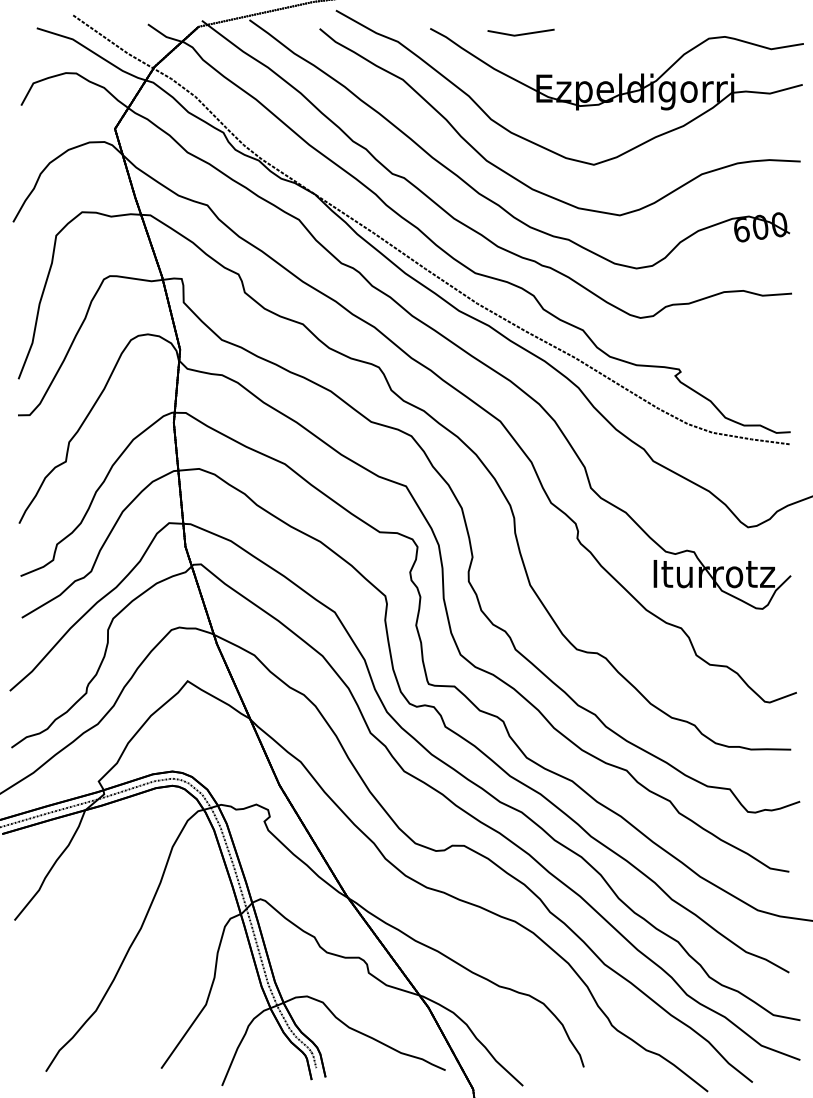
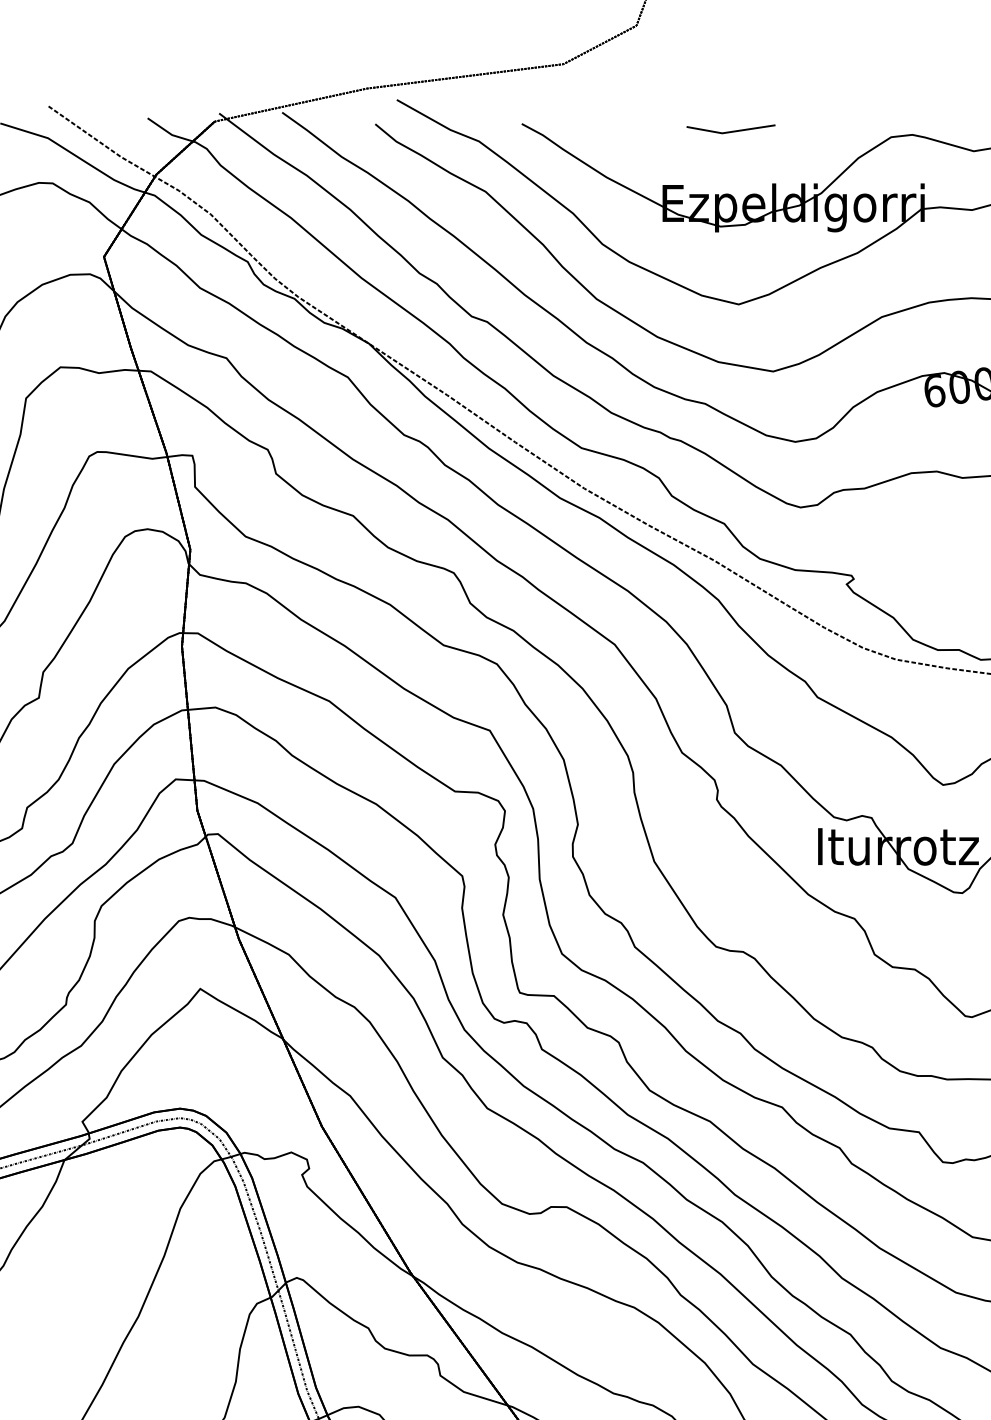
line: (520, 33) -> (730, 130), moved

